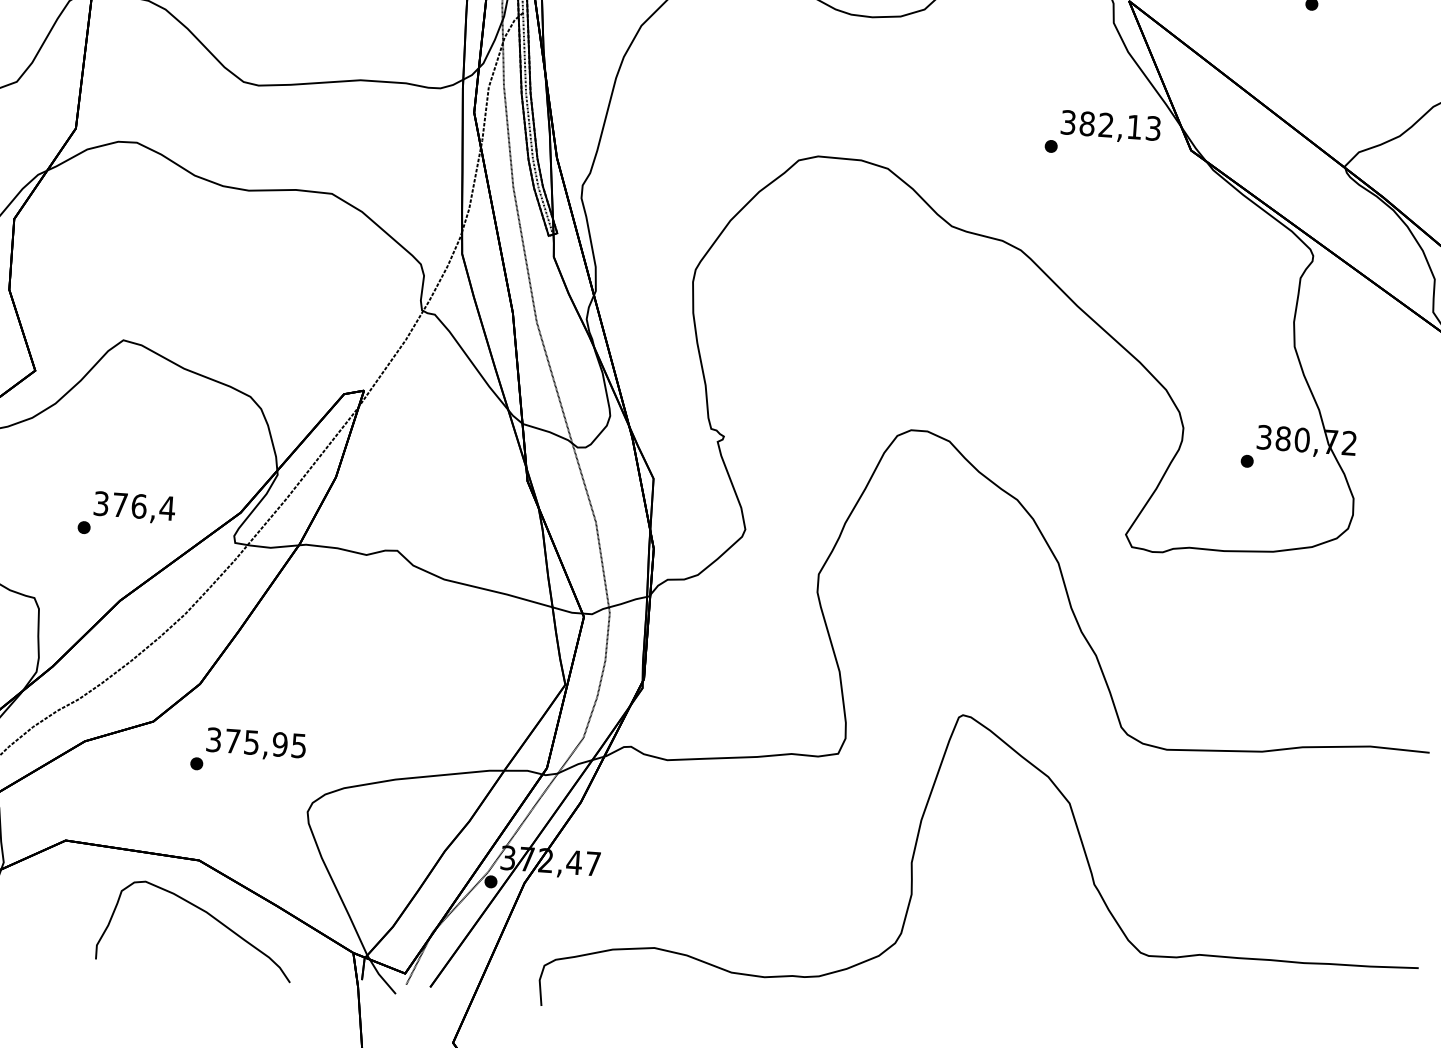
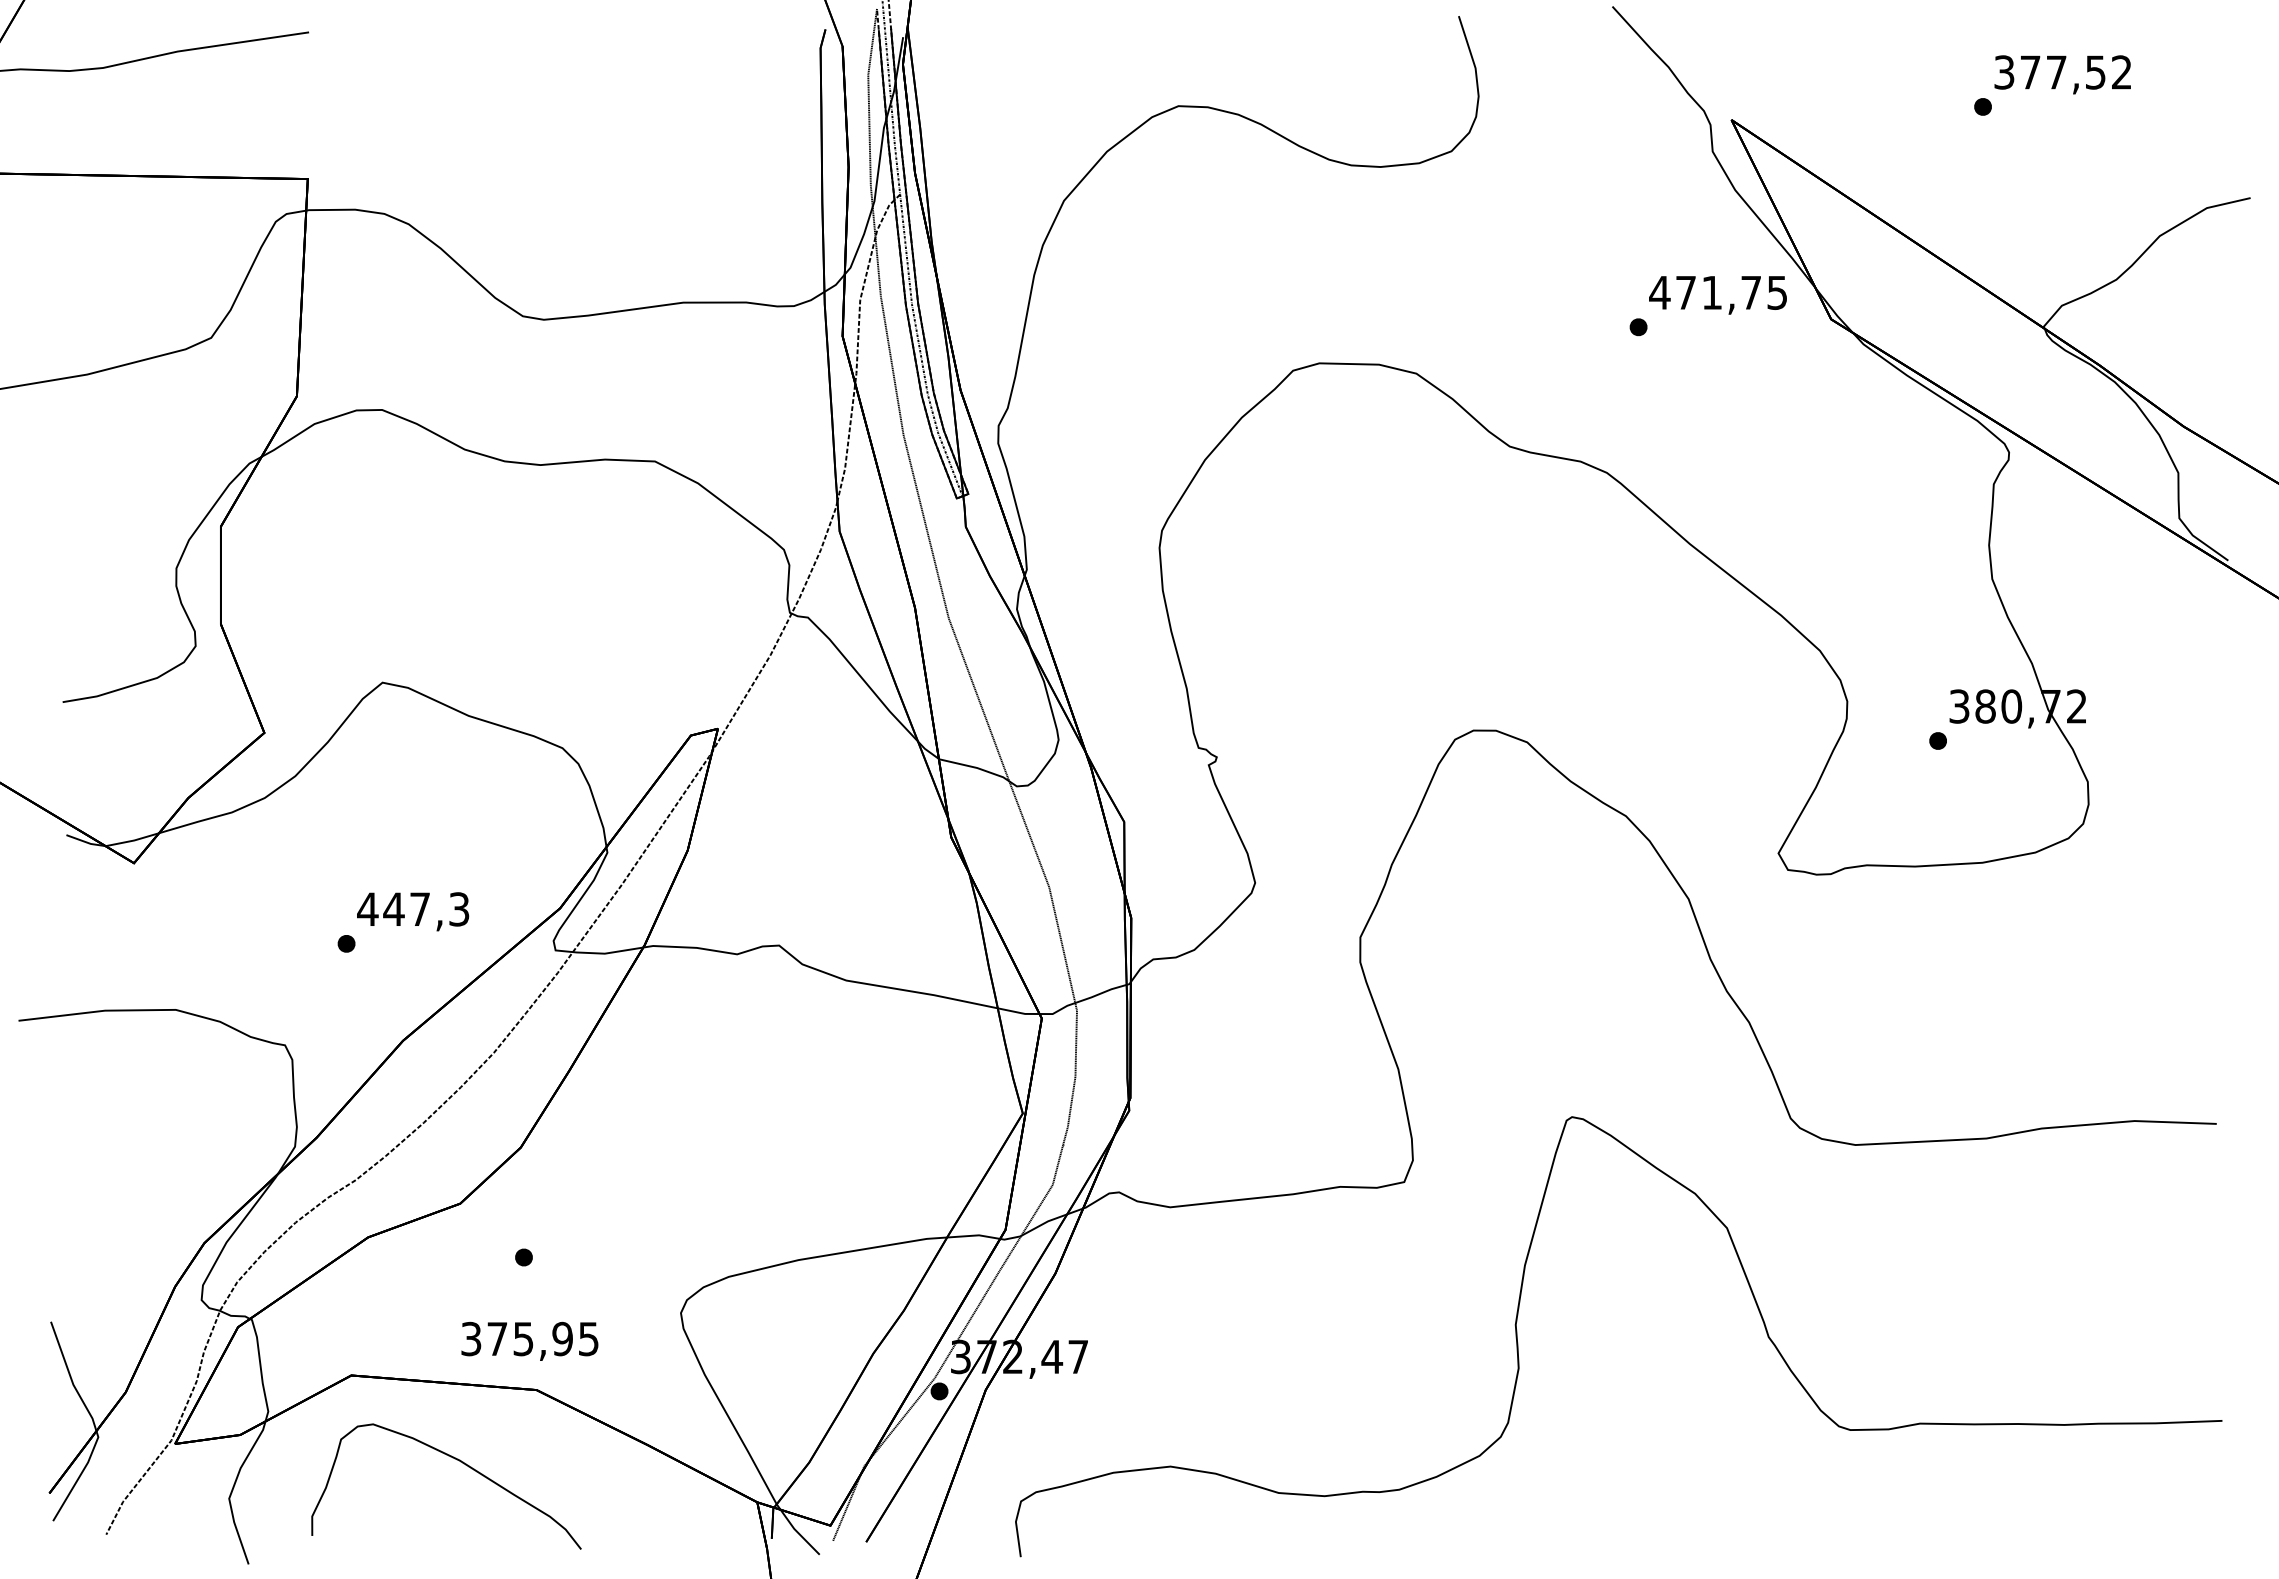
text: (1110, 125) -> (1718, 292), 382,13 -> 471,75
text: (134, 506) -> (413, 909), 376,4 -> 447,3
text: (256, 743) -> (529, 1340), moved
curve: (207, 913) -> (460, 1462), moved

